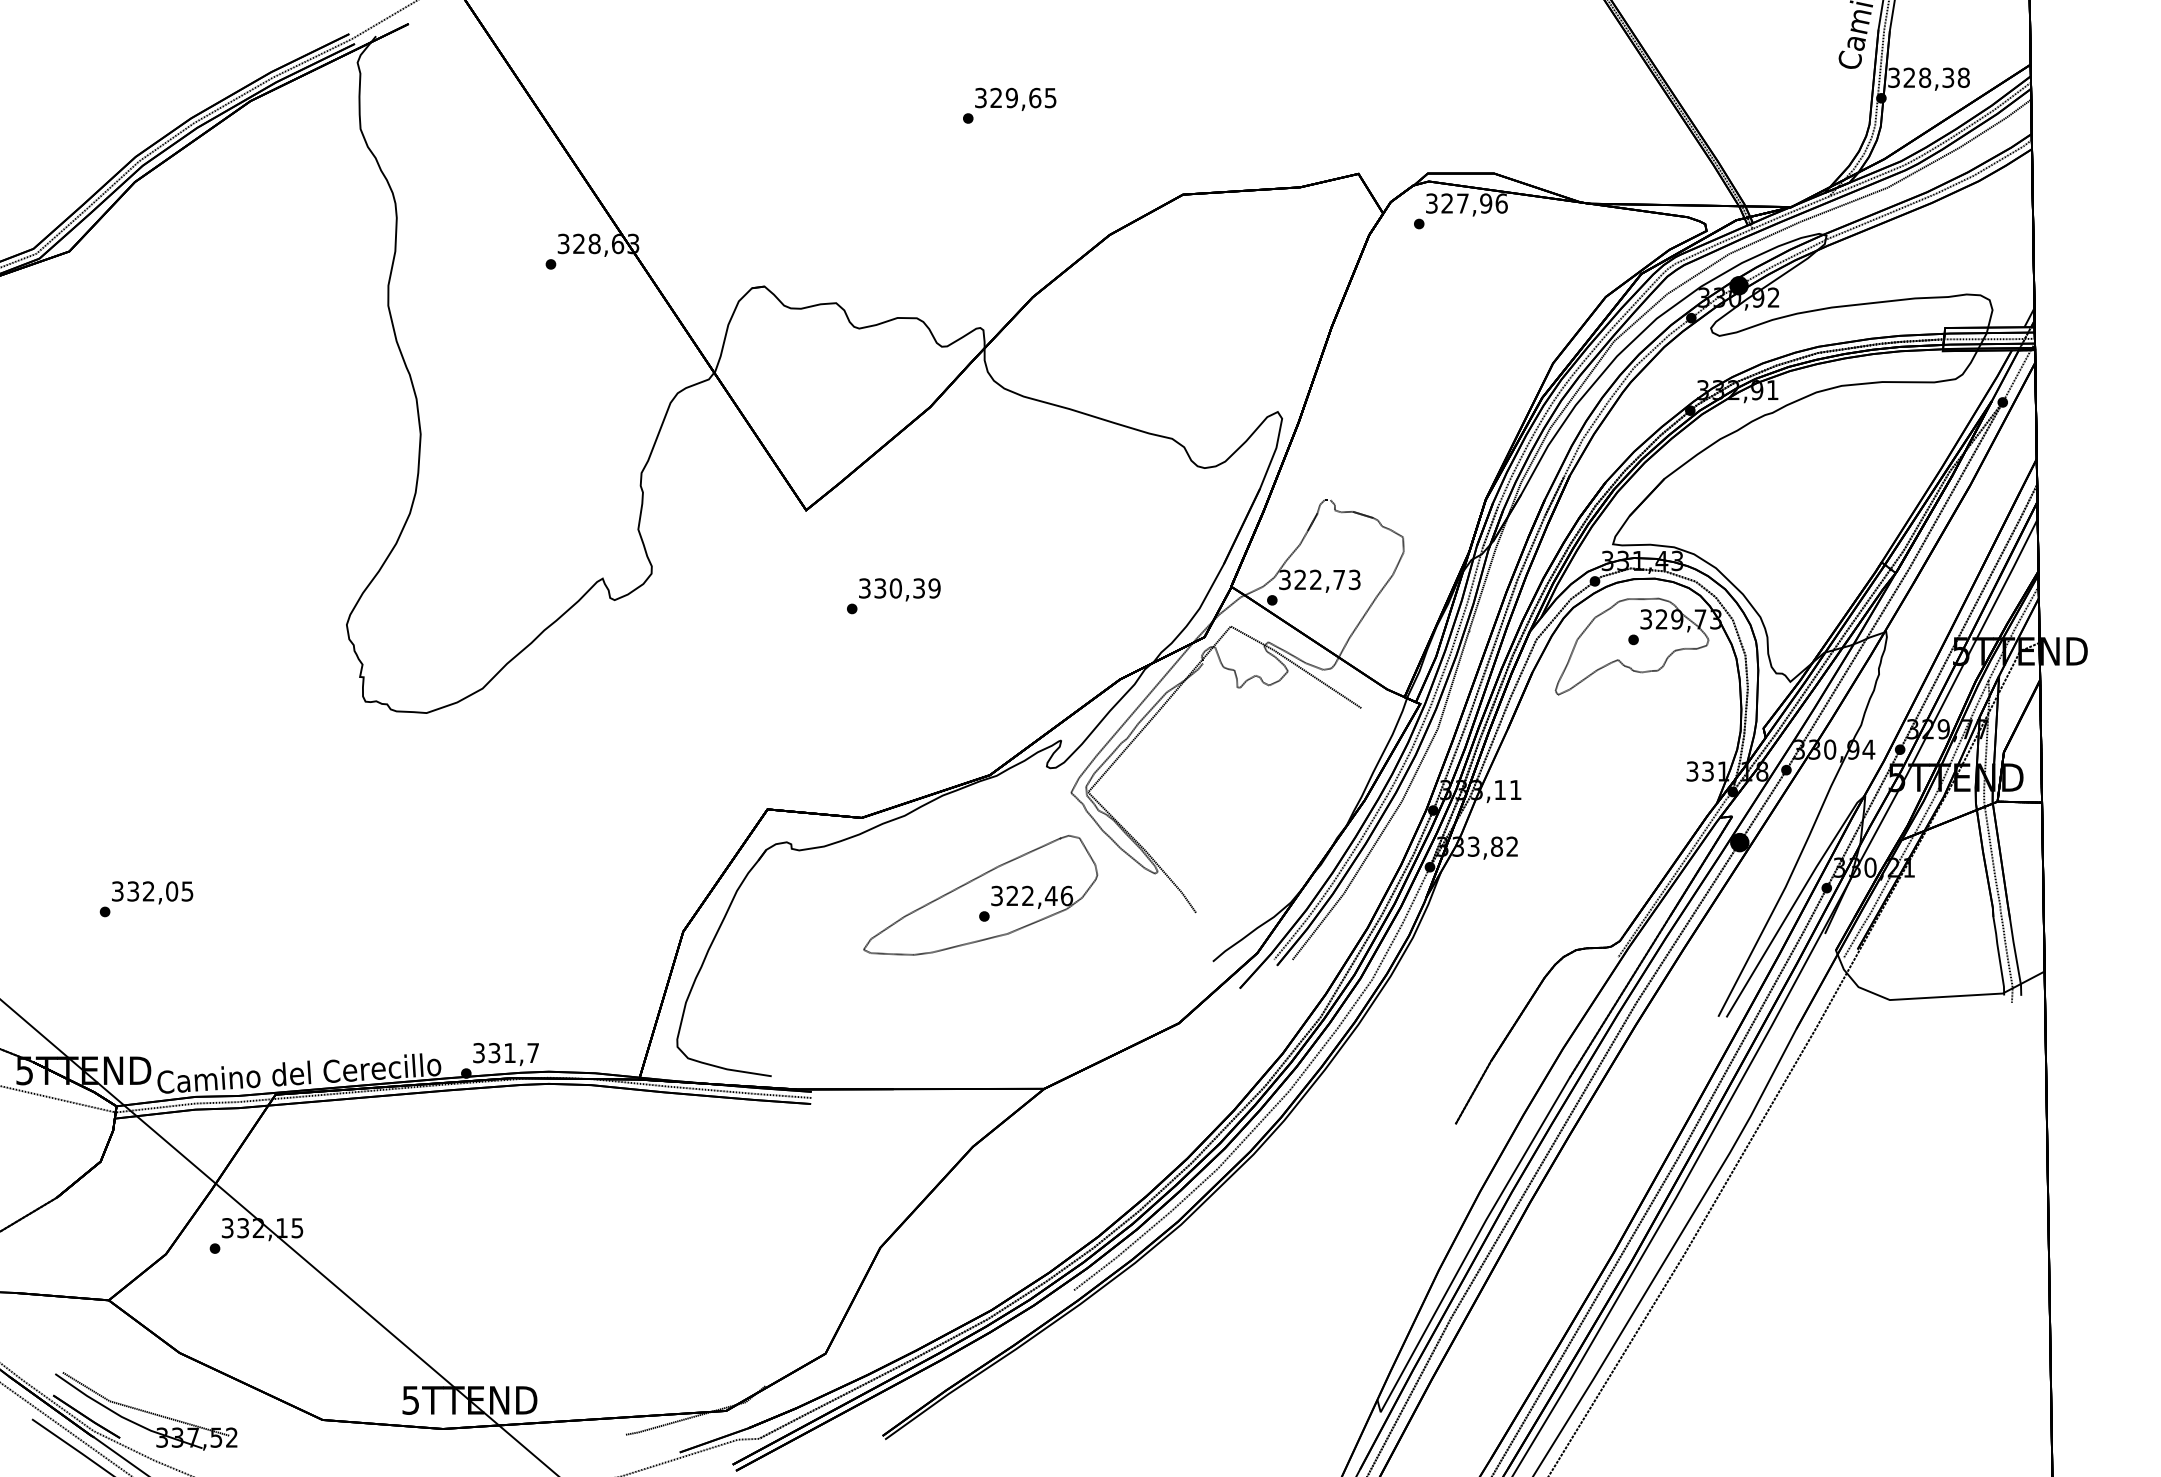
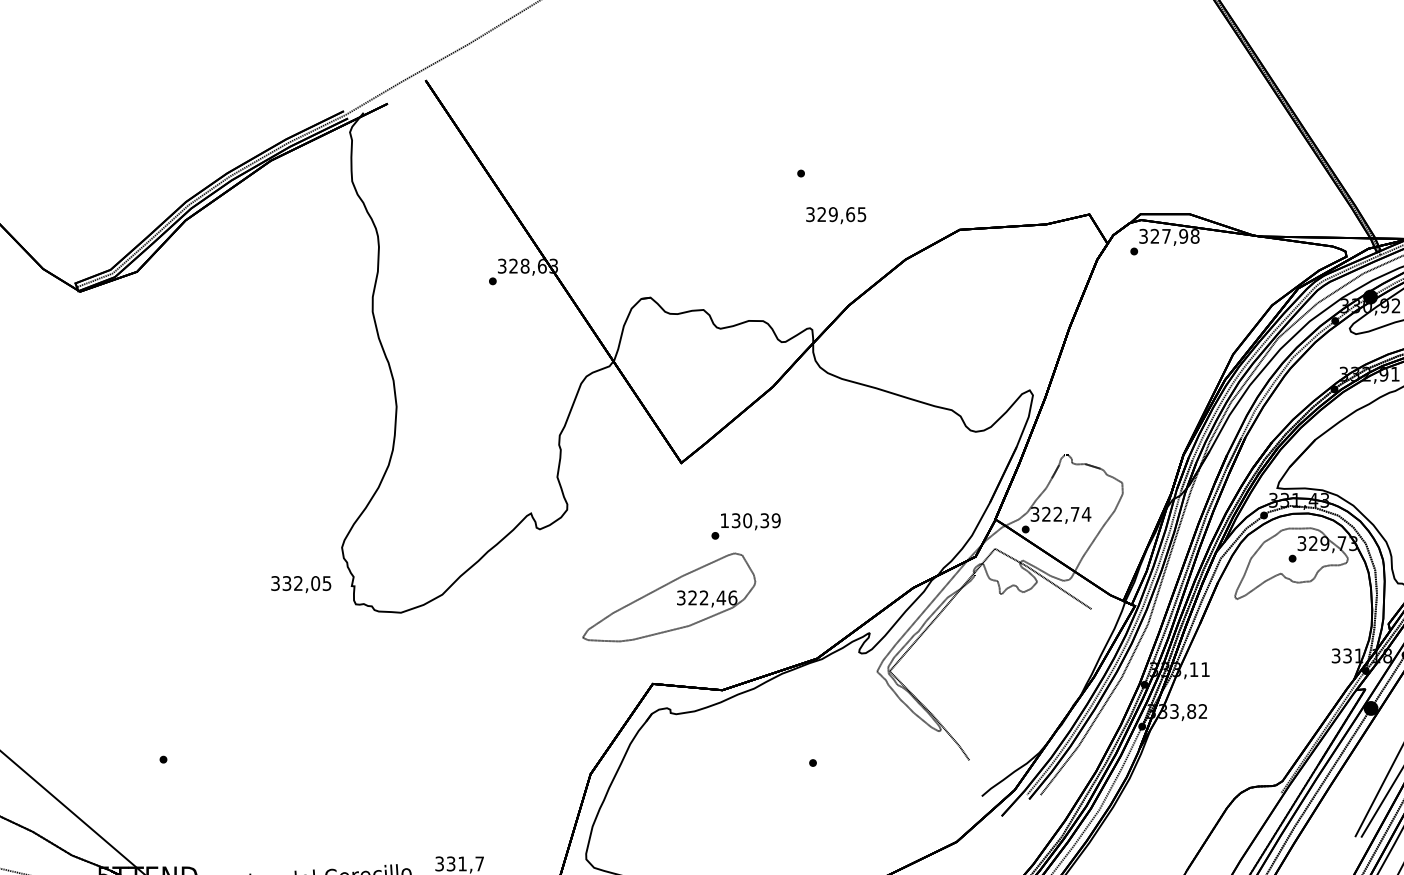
text: (1015, 98) -> (836, 214), moved
text: (1501, 203) -> (1195, 236), 327,96 -> 327,98
text: (1354, 579) -> (1086, 514), 322,73 -> 322,74
text: (864, 588) -> (724, 520), 330,39 -> 130,39
text: (152, 892) -> (301, 584), moved
part: (980, 895) -> (669, 597), moved

